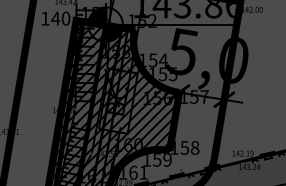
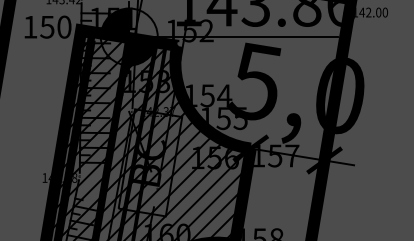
text: (55, 18) -> (47, 26), 140 -> 150

